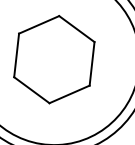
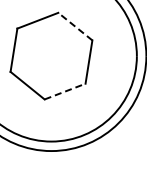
line: (77, 28) -> (75, 26), solid -> dashed
line: (69, 94) -> (65, 91), solid -> dashed

